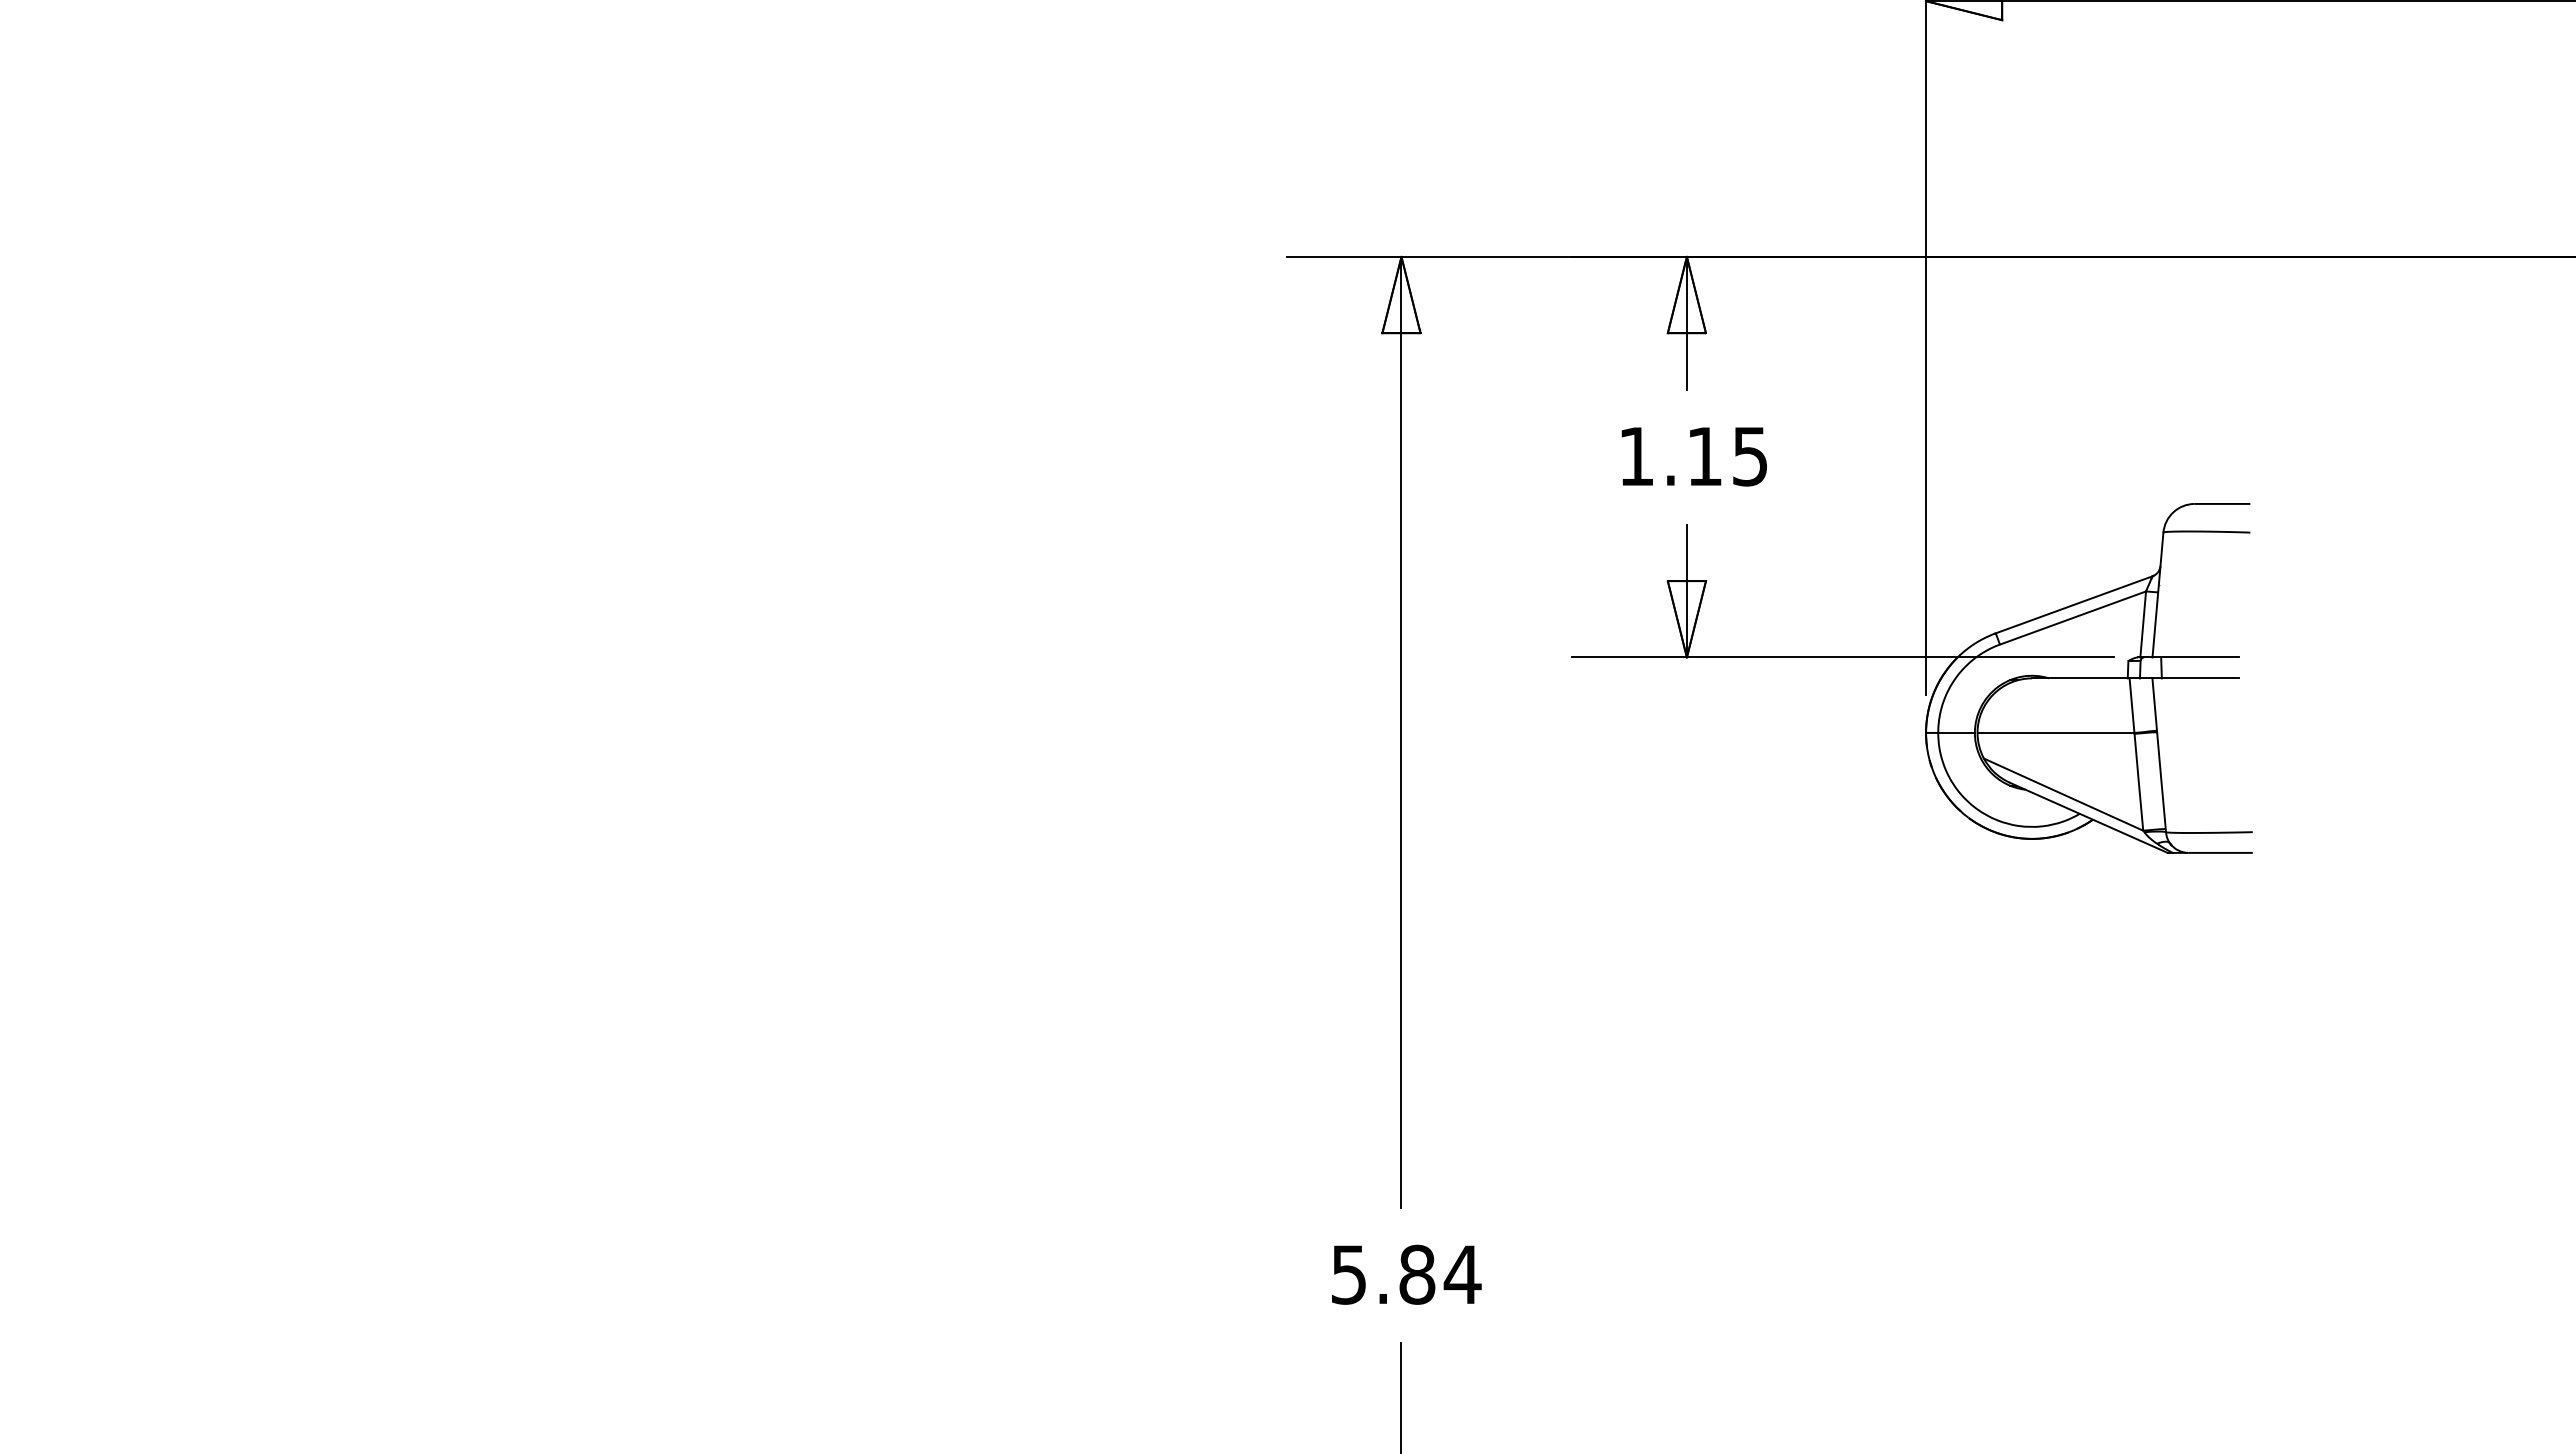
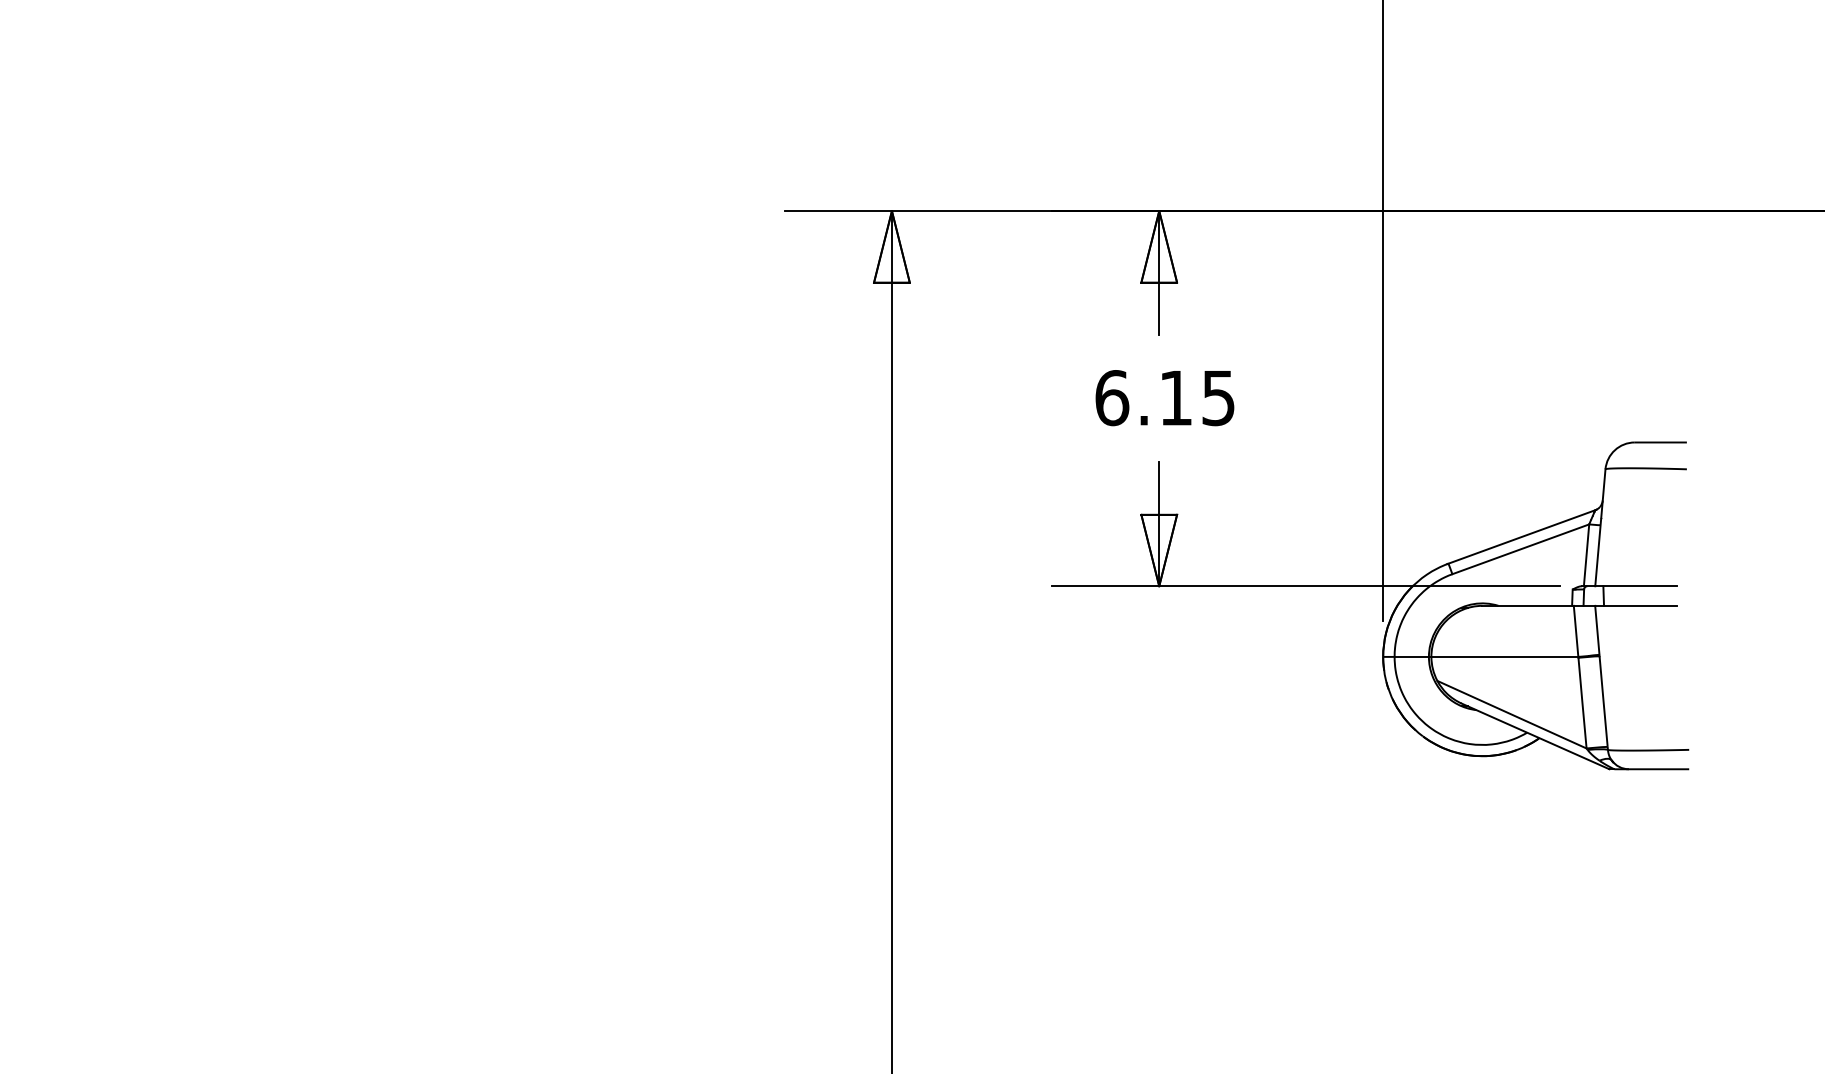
text: (1636, 456) -> (1112, 398), 1.15 -> 6.15

